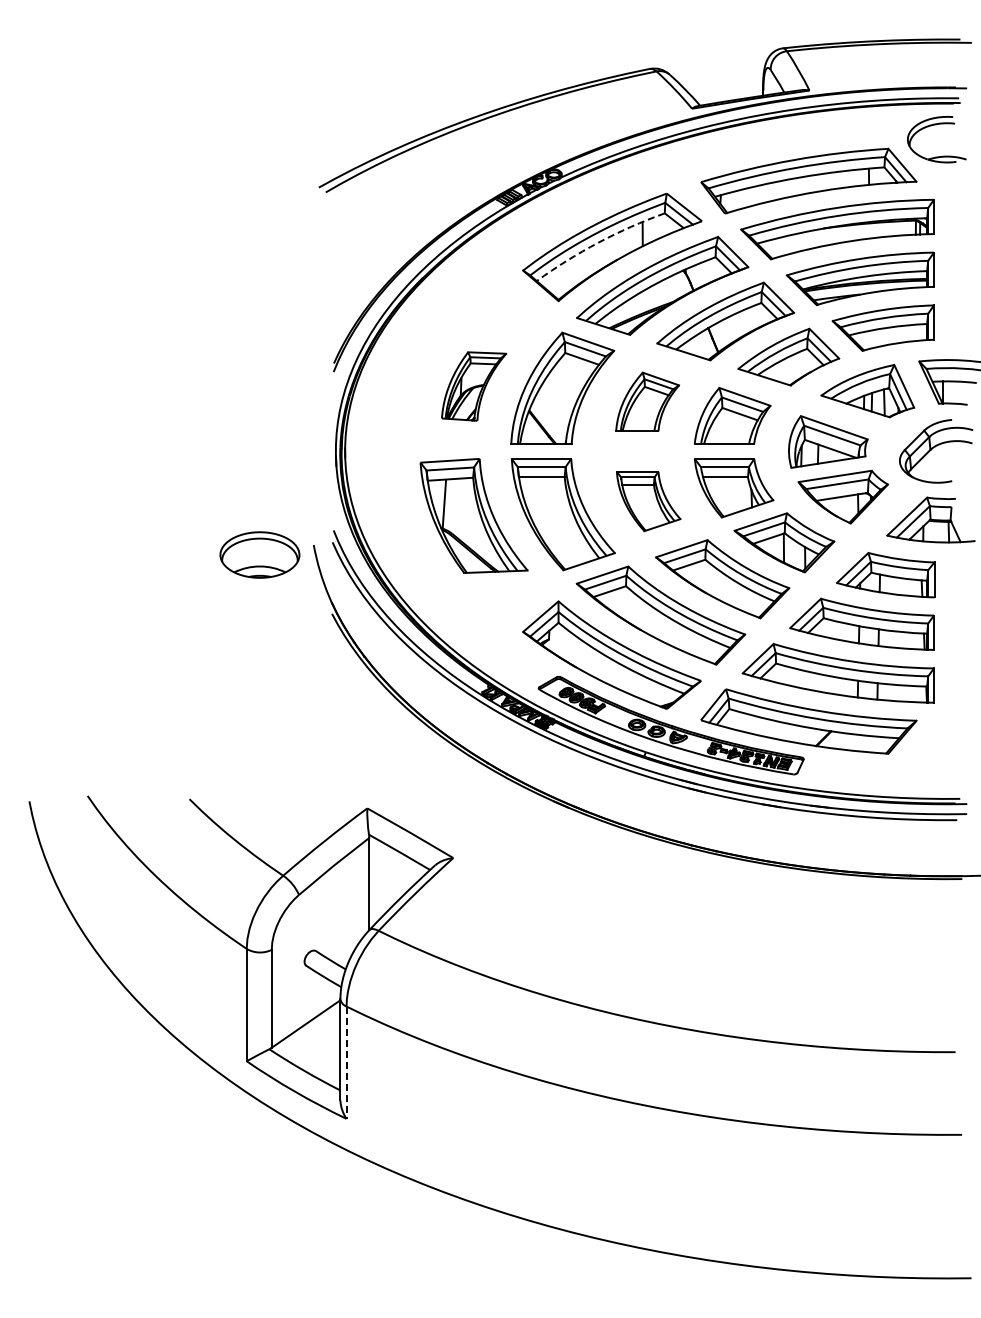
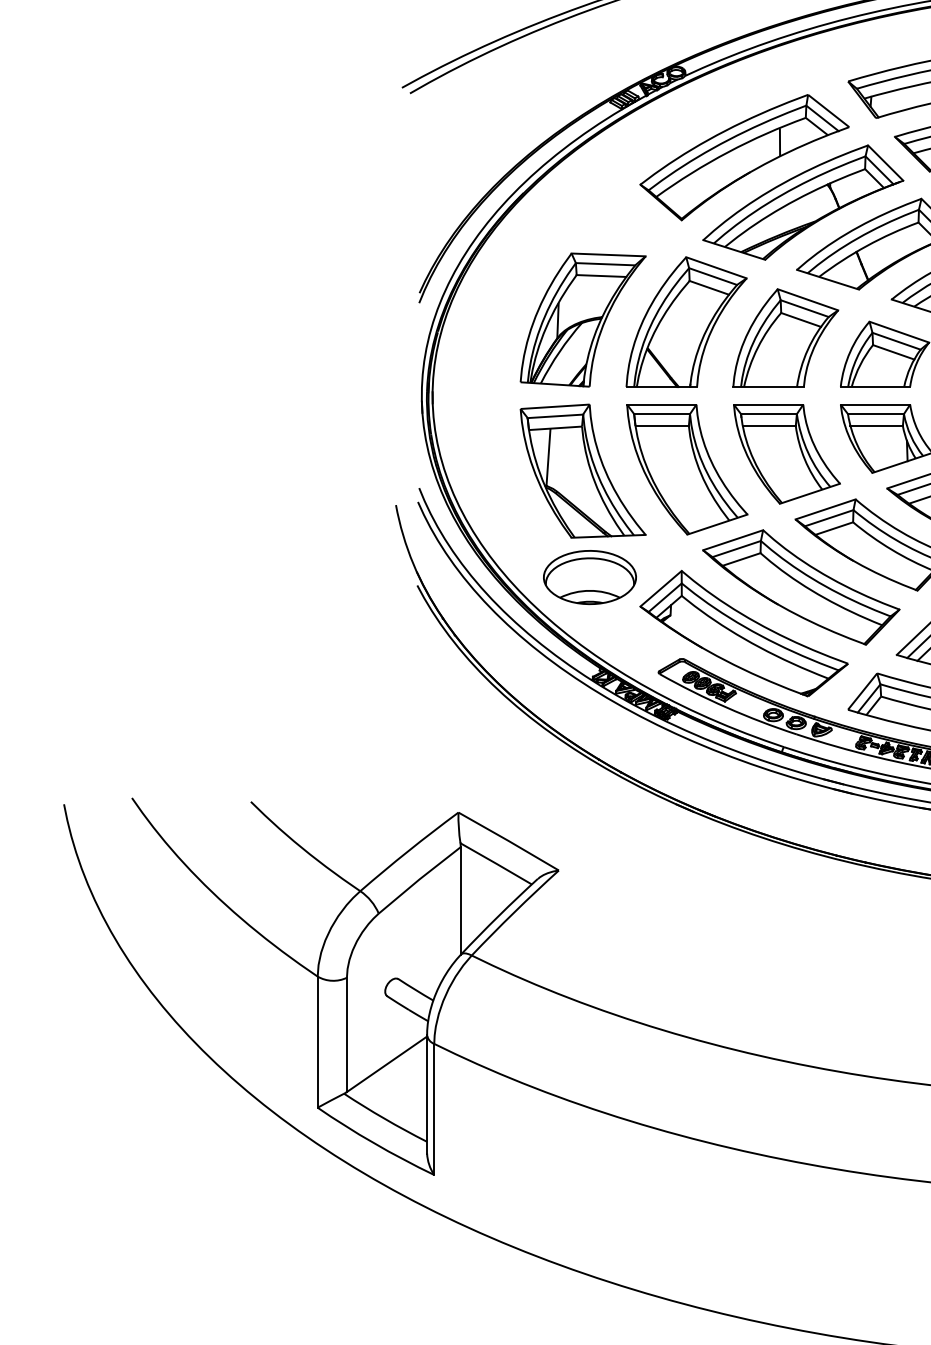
arc: (598, 242) -> (728, 151), dashed -> solid
part: (473, 386) -> (582, 320), size x1.67
part: (647, 401) -> (785, 337), size x1.43
part: (648, 501) -> (786, 454), size x1.43
part: (259, 554) -> (589, 576), moved
line: (346, 1063) -> (434, 1110), dashed -> solid

